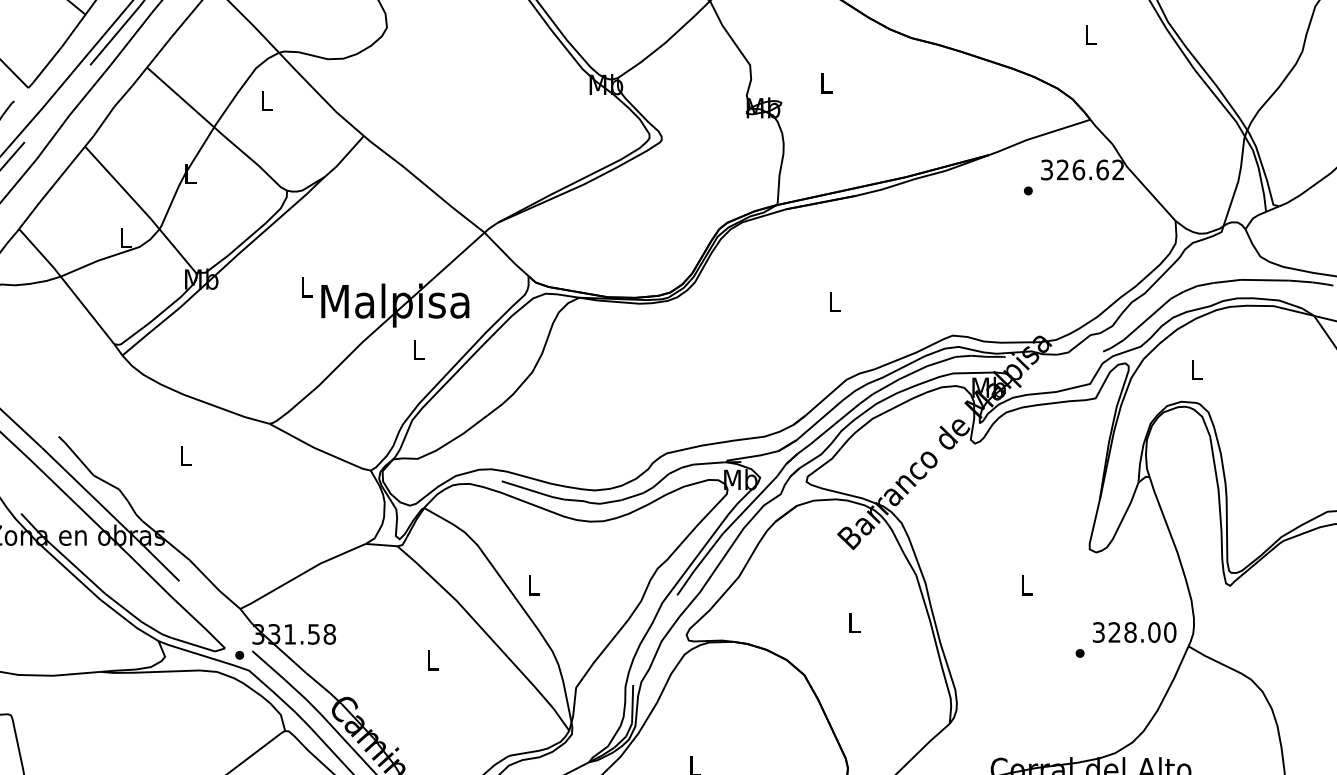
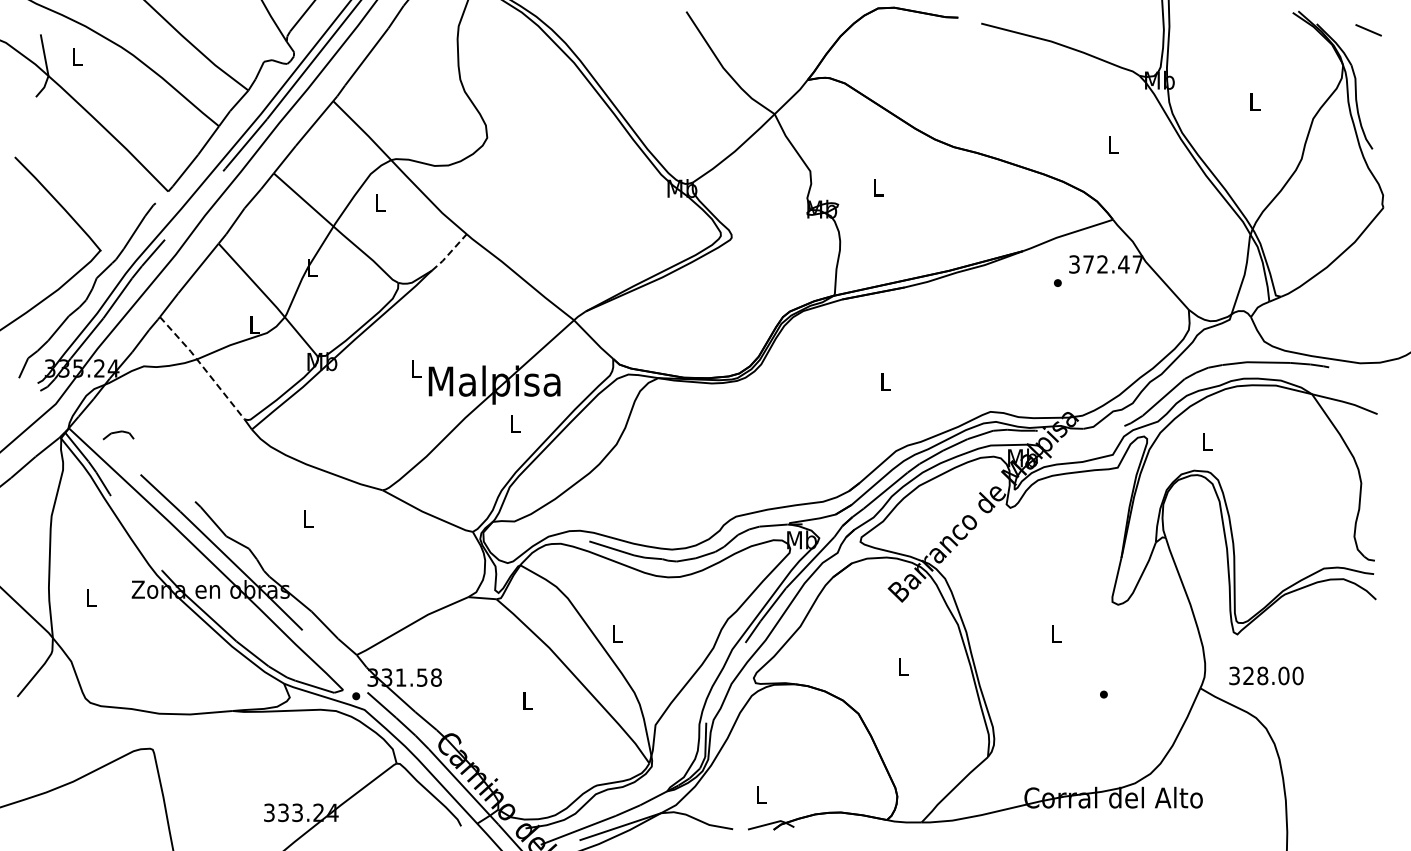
line: (344, 157) -> (449, 253), solid -> dashed
text: (1090, 170) -> (1113, 264), 326.62 -> 372.47
line: (68, 285) -> (203, 367), solid -> dashed
text: (1134, 631) -> (1266, 675), moved

